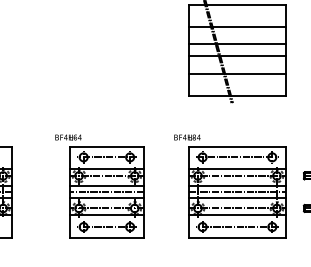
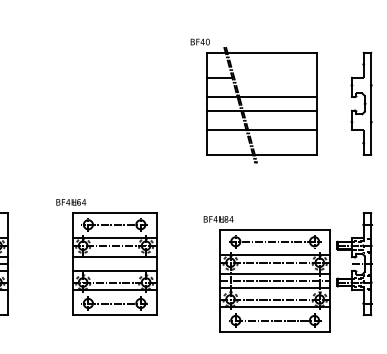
line: (249, 27) -> (275, 77), removed
part: (229, 186) -> (266, 274), moved
line: (106, 192) -> (114, 264), removed

